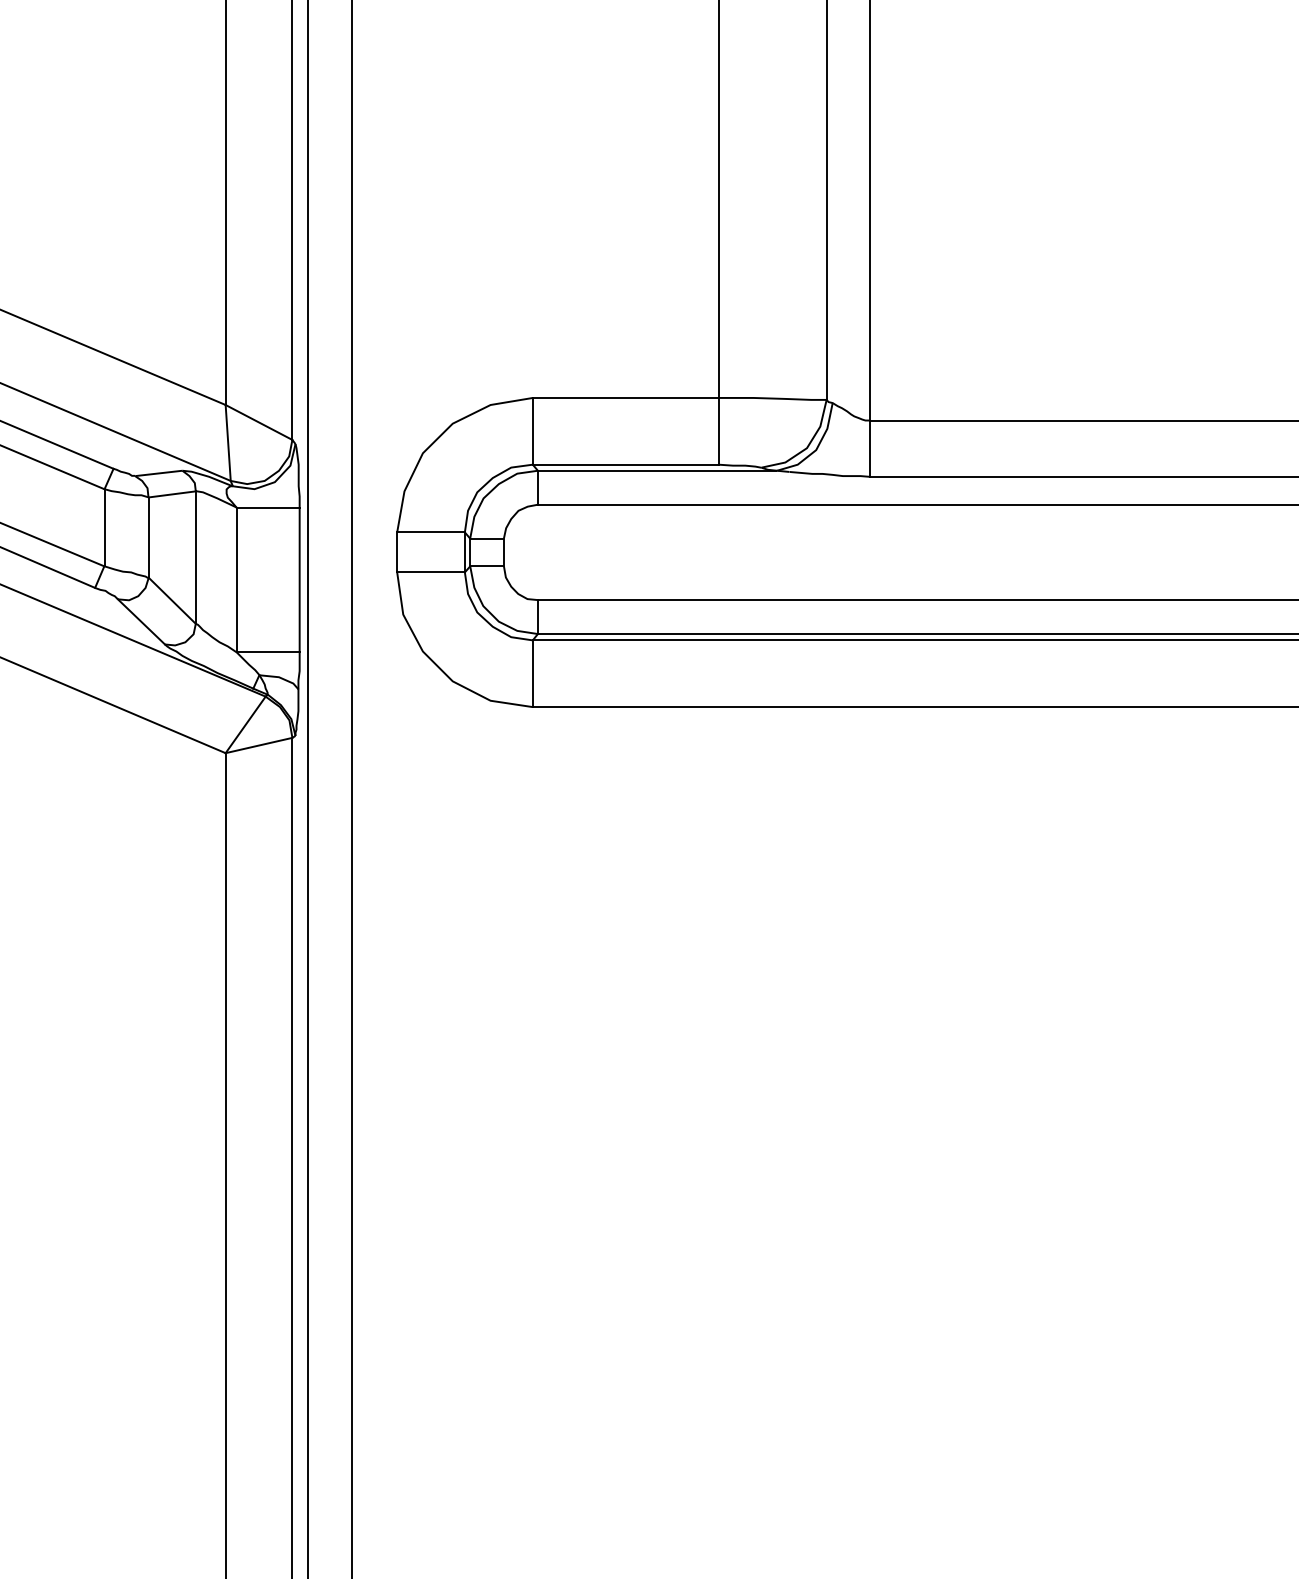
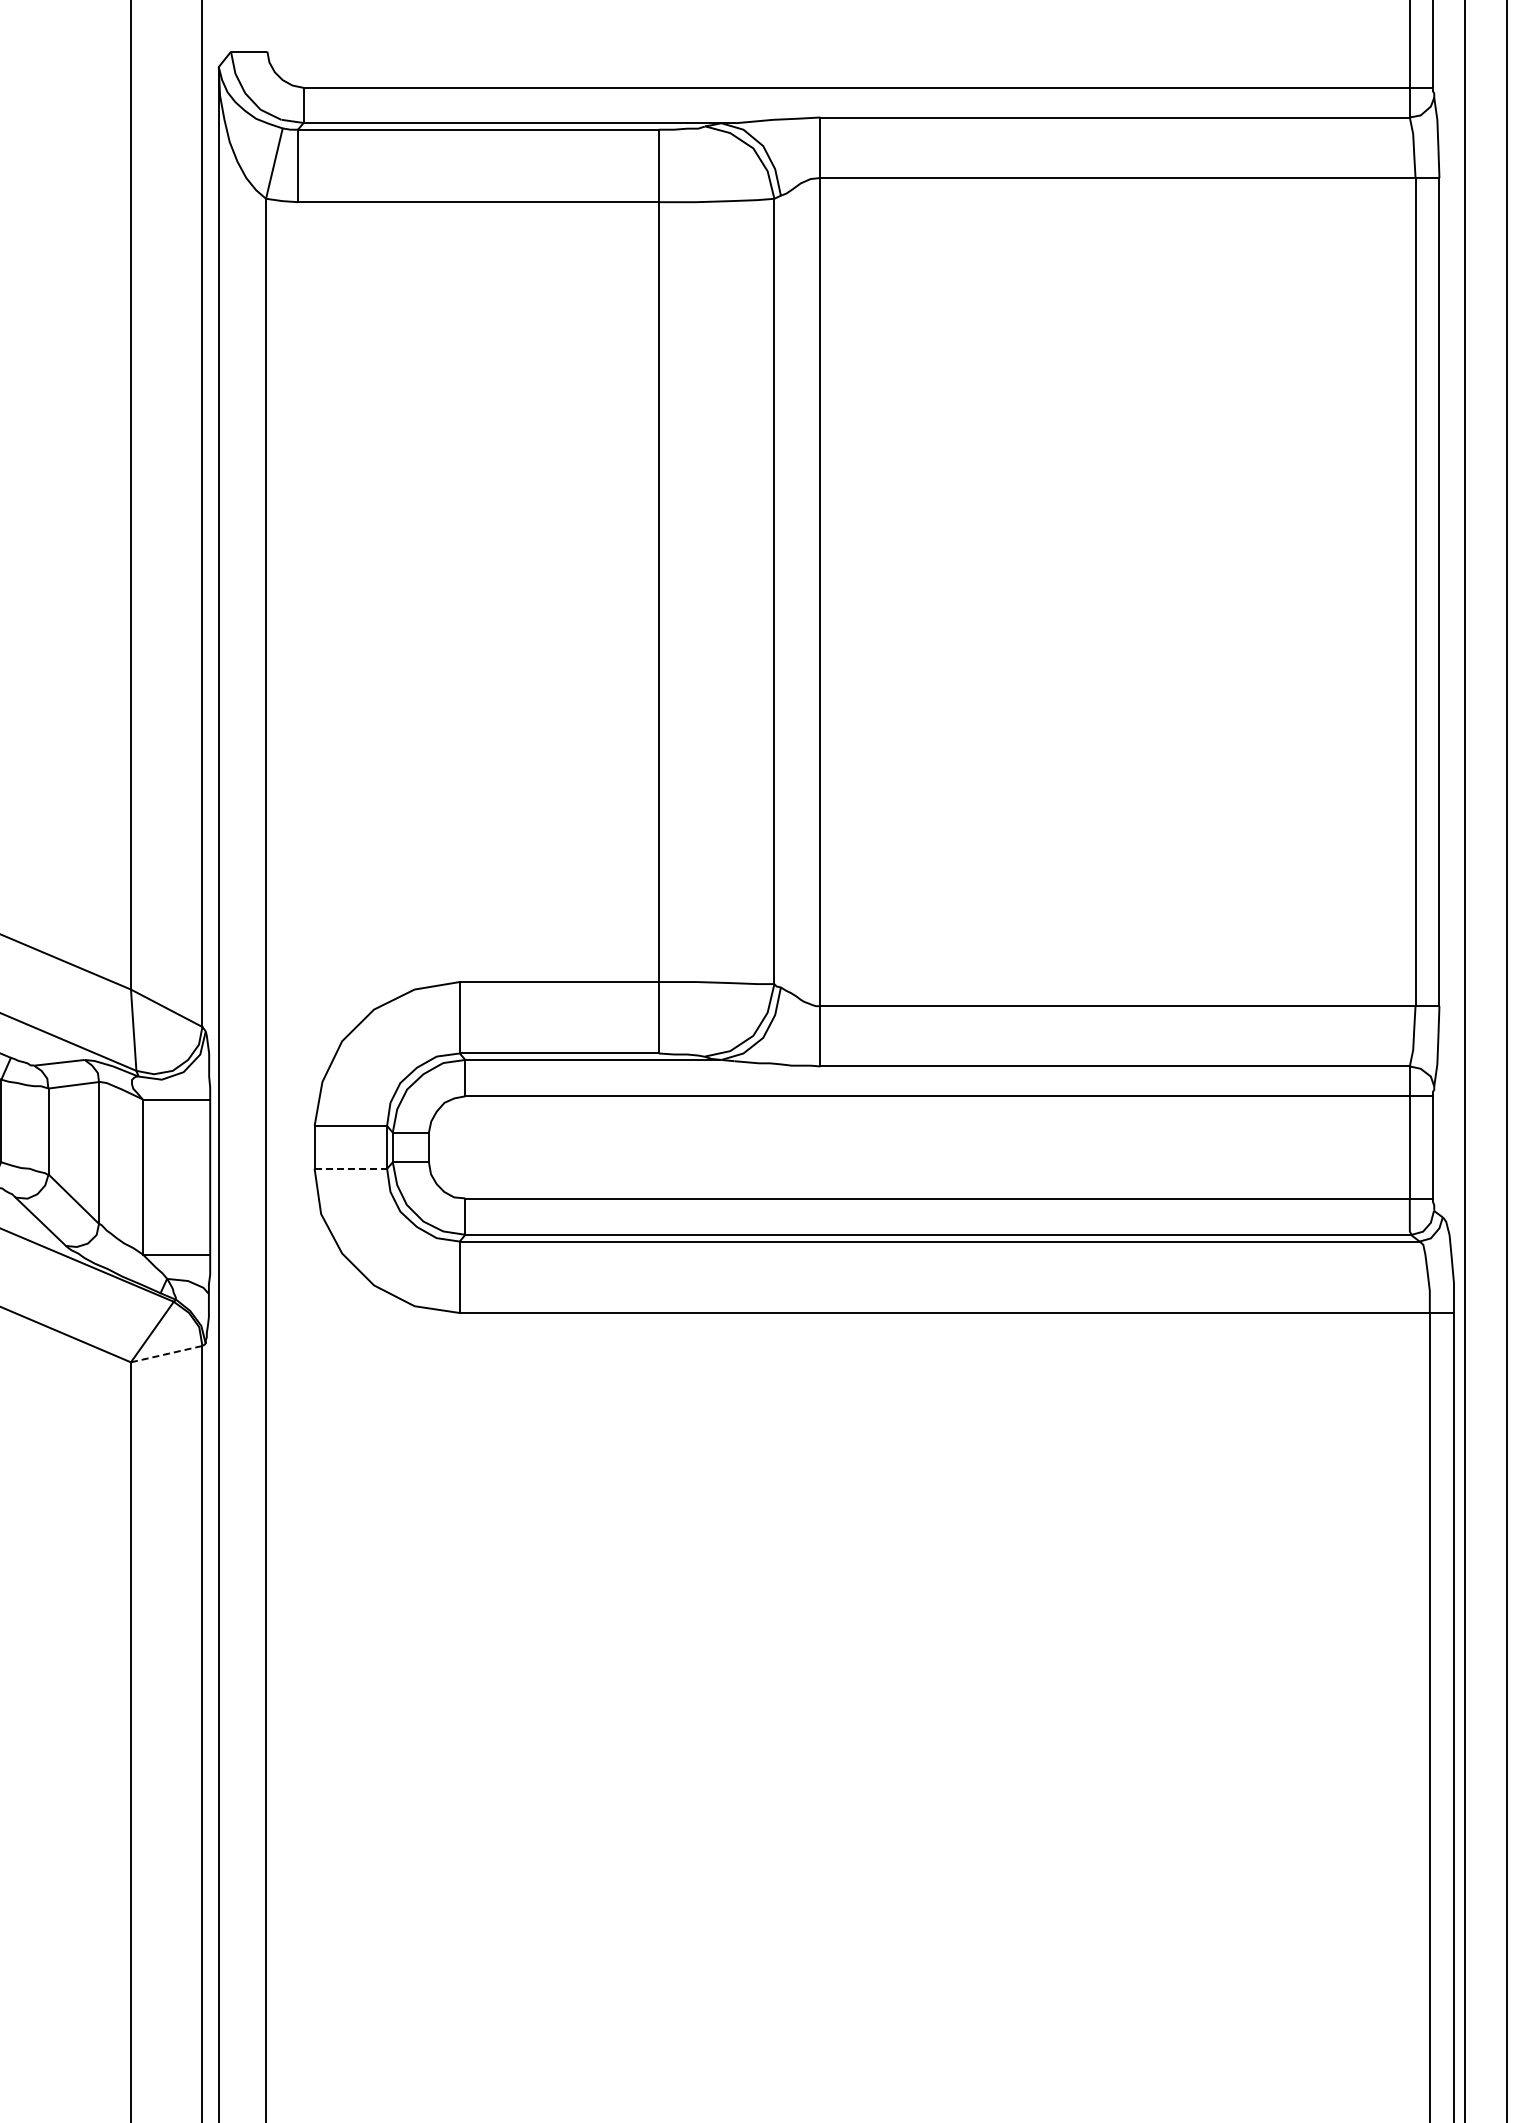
line: (431, 572) -> (351, 1168), solid -> dashed
line: (258, 745) -> (166, 1354), solid -> dashed

